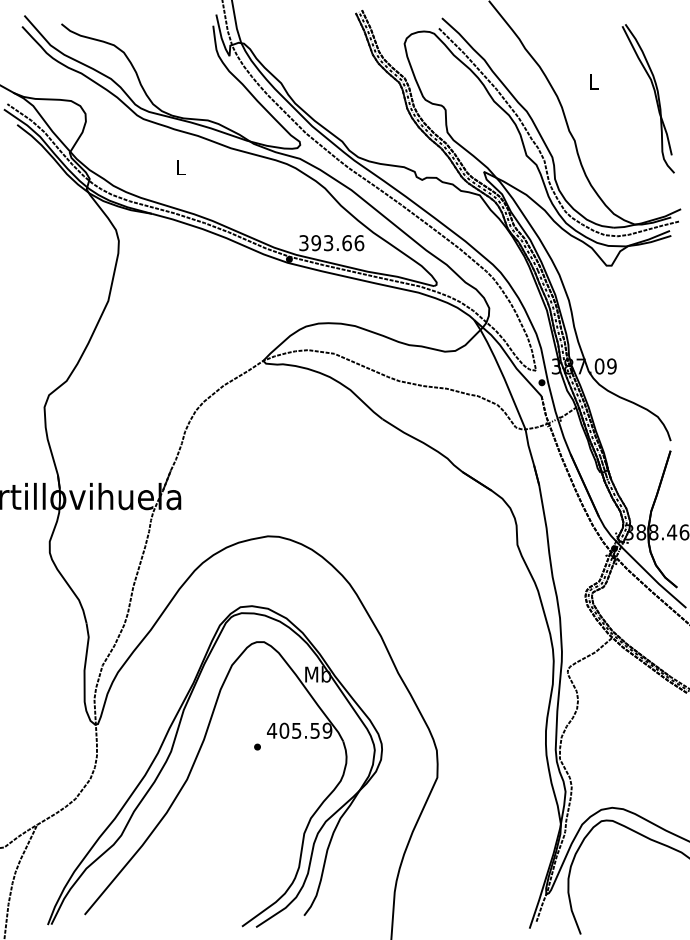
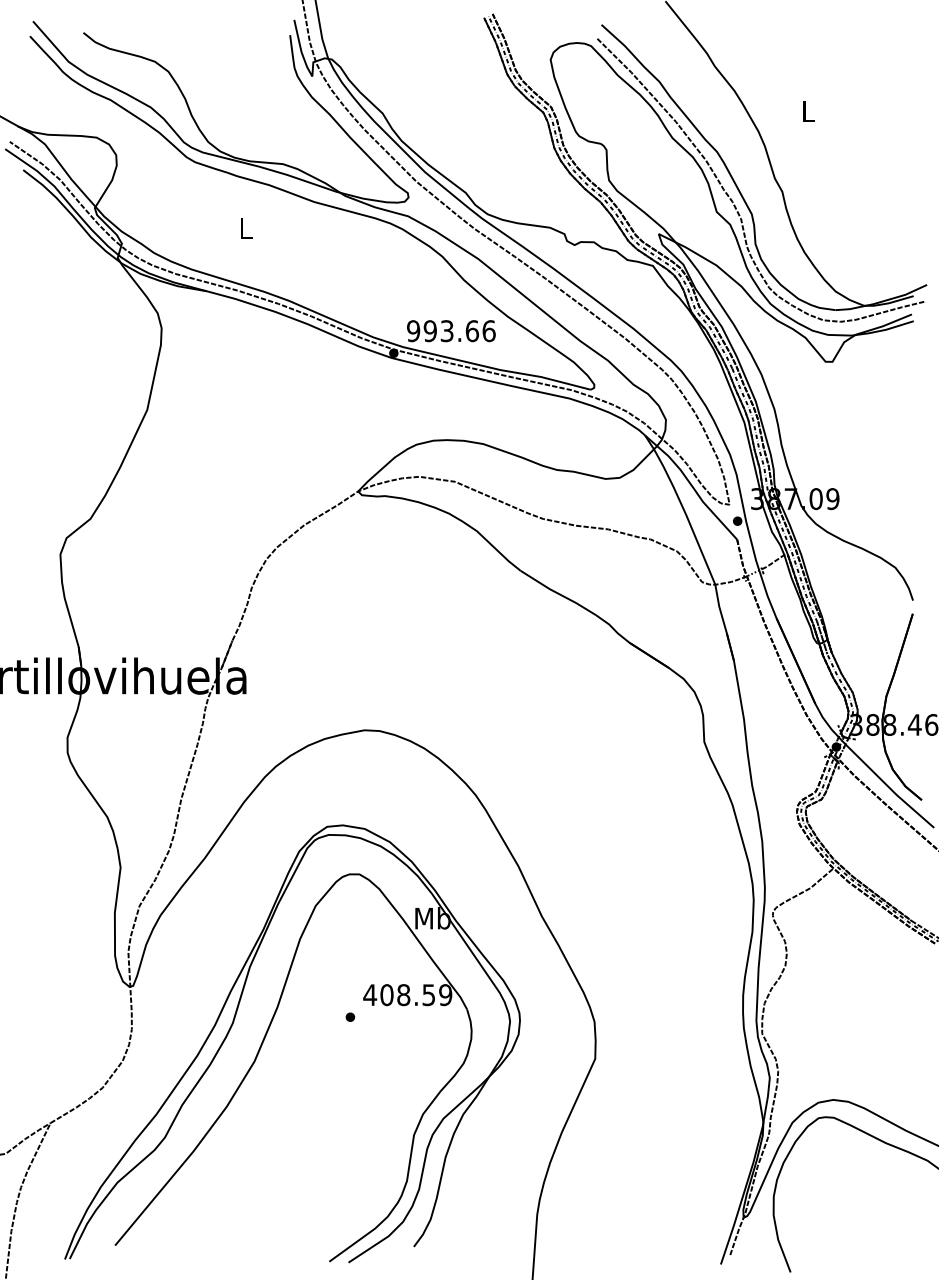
part: (654, 95) -> (890, 130), removed
text: (303, 243) -> (412, 331), 393.66 -> 993.66
text: (296, 730) -> (403, 994), 405.59 -> 408.59

